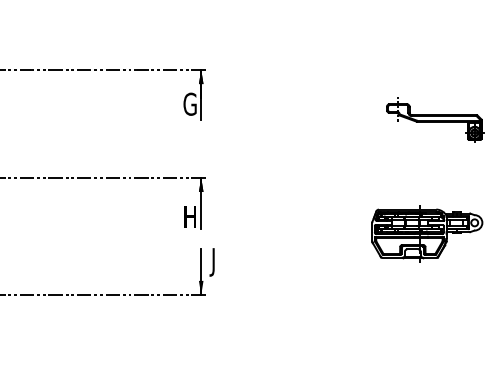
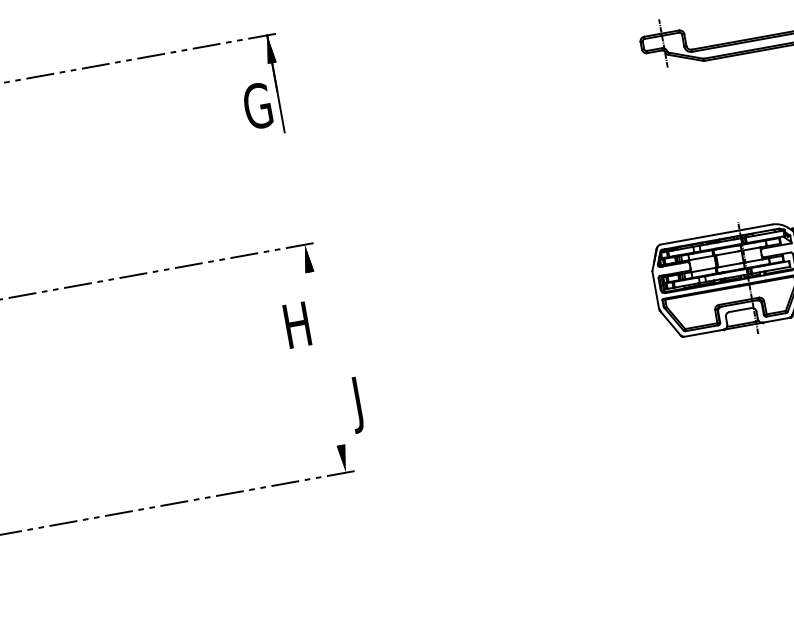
line: (201, 203) -> (314, 294), removed
line: (201, 271) -> (338, 426), removed

